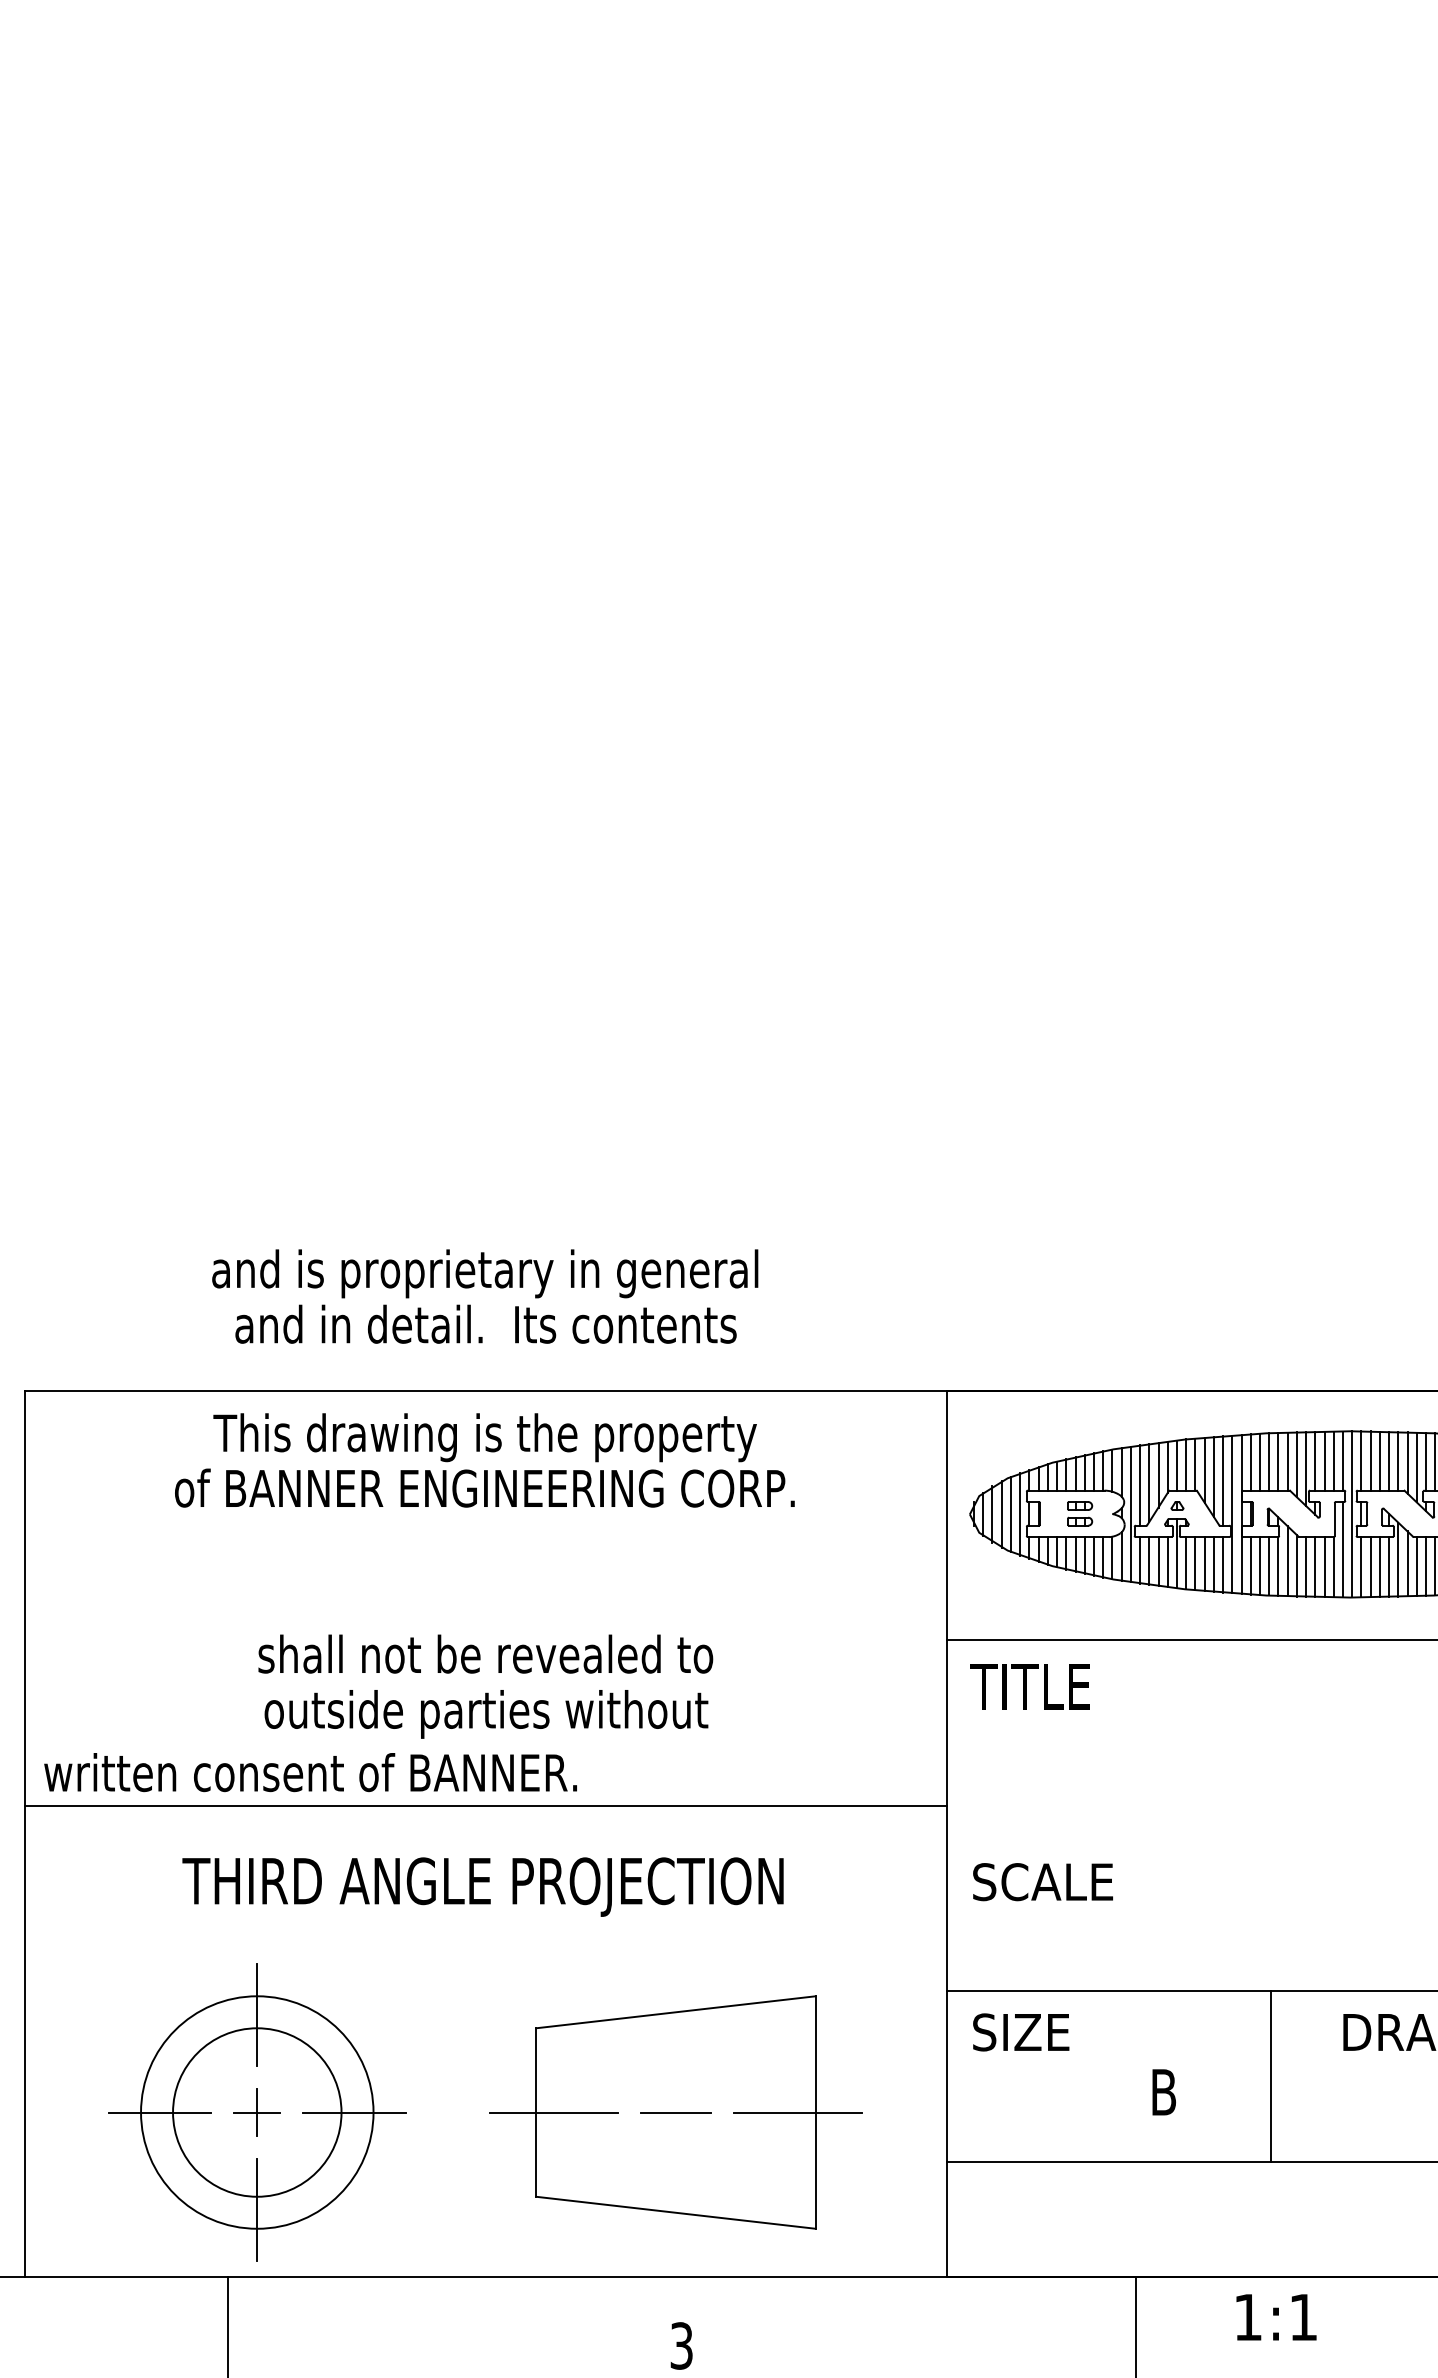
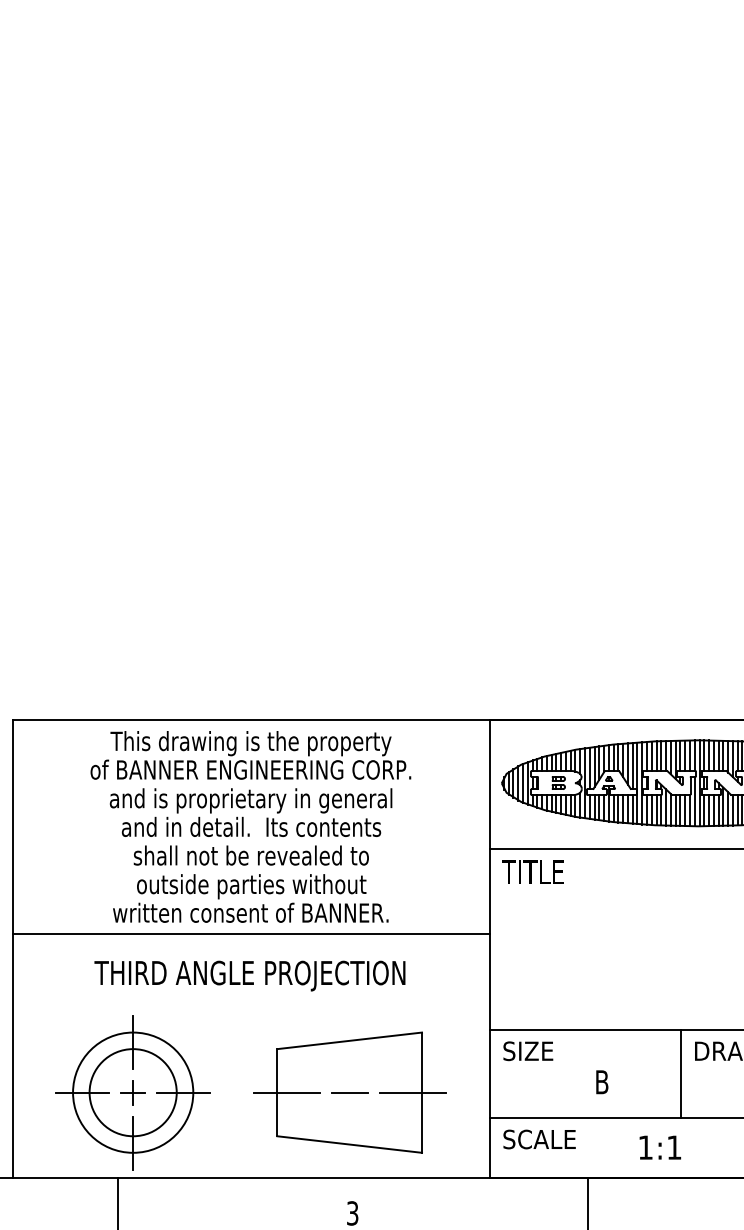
text: (484, 1296) -> (250, 812), moved
text: (310, 1771) -> (250, 912), moved
text: (1042, 1882) -> (539, 1139), moved
line: (1270, 2075) -> (680, 1073), moved
text: (1274, 2317) -> (659, 1147), moved

